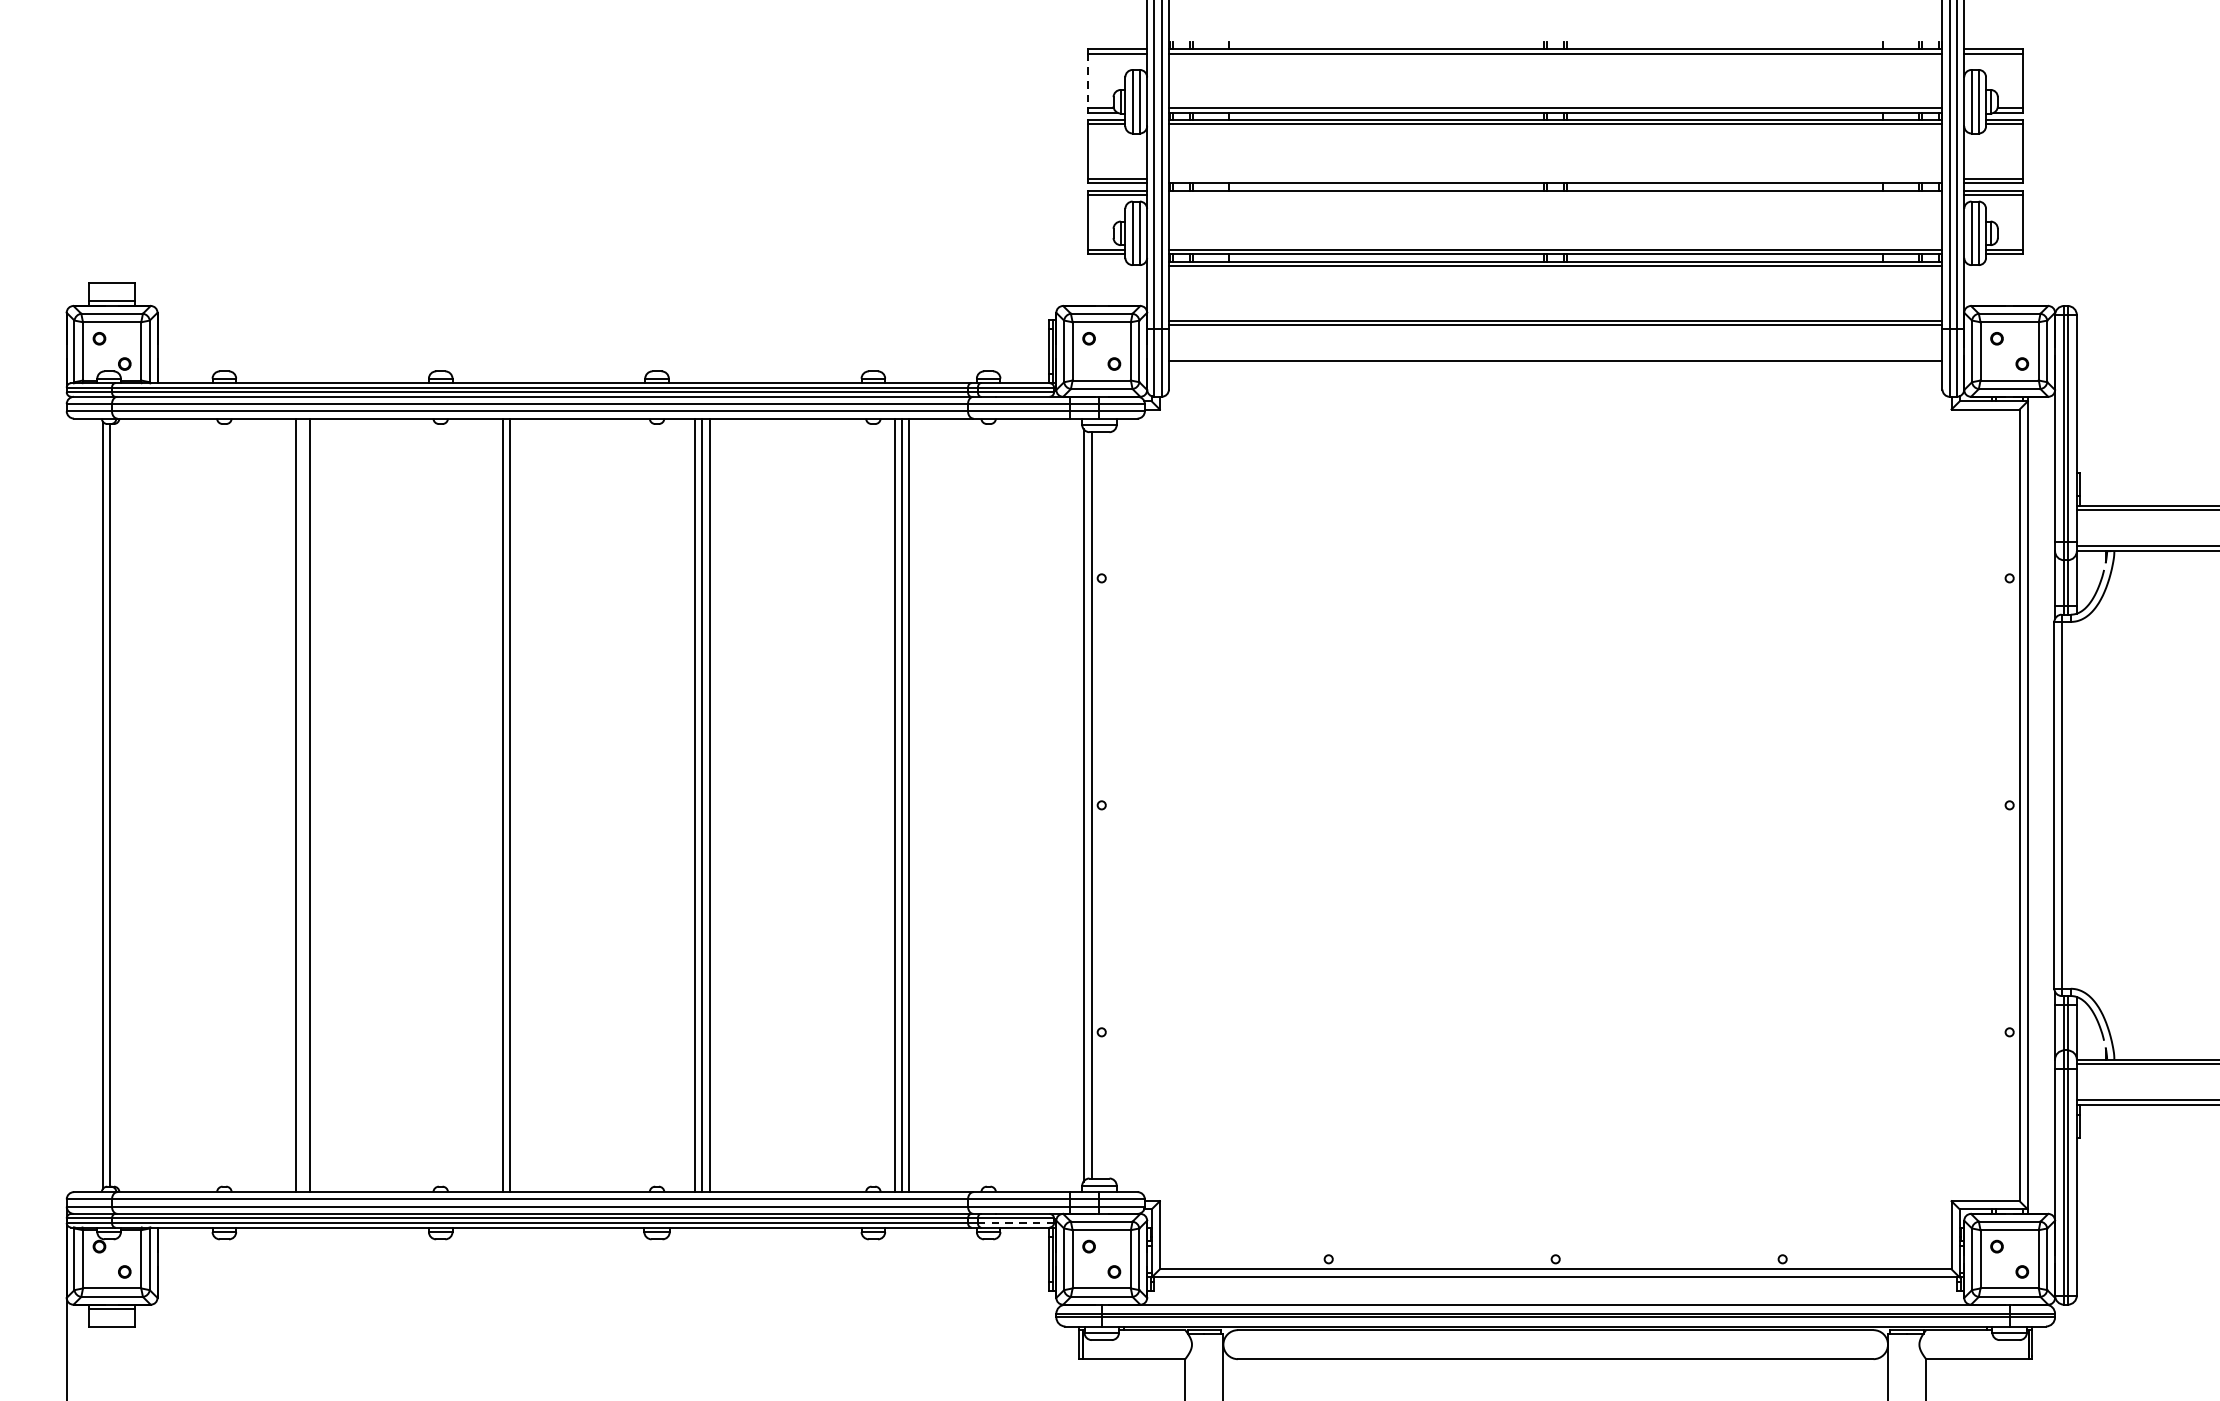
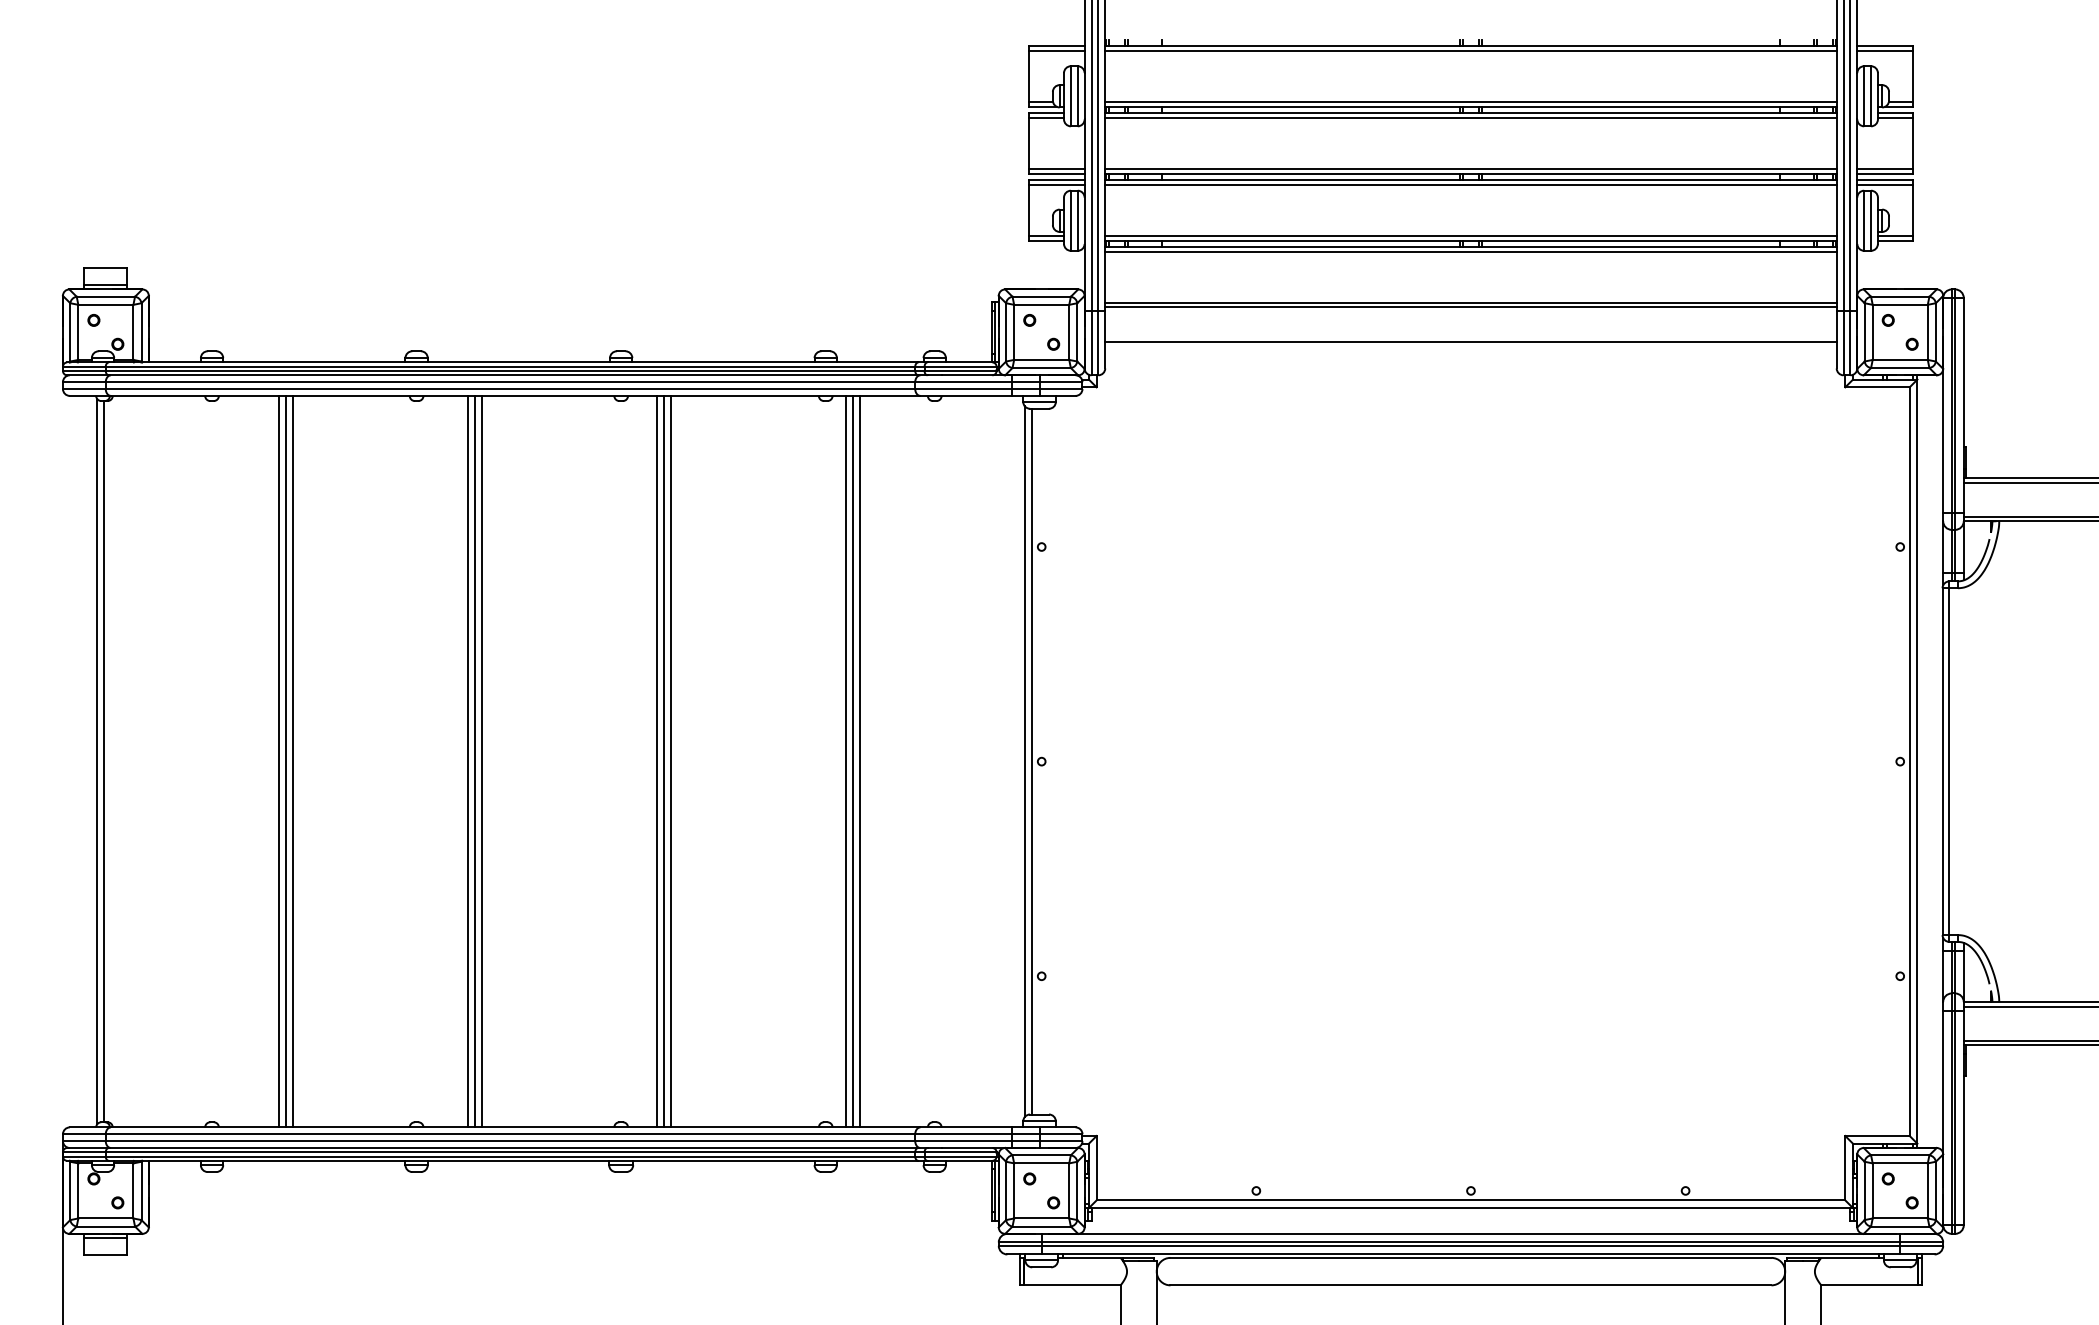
line: (1087, 80) -> (1028, 76), dashed -> solid
line: (1555, 179) -> (1470, 169), added
line: (1555, 195) -> (1470, 184), added
line: (303, 805) -> (286, 761), added
line: (495, 805) -> (468, 761), added
line: (1016, 1222) -> (961, 1156), dashed -> solid

